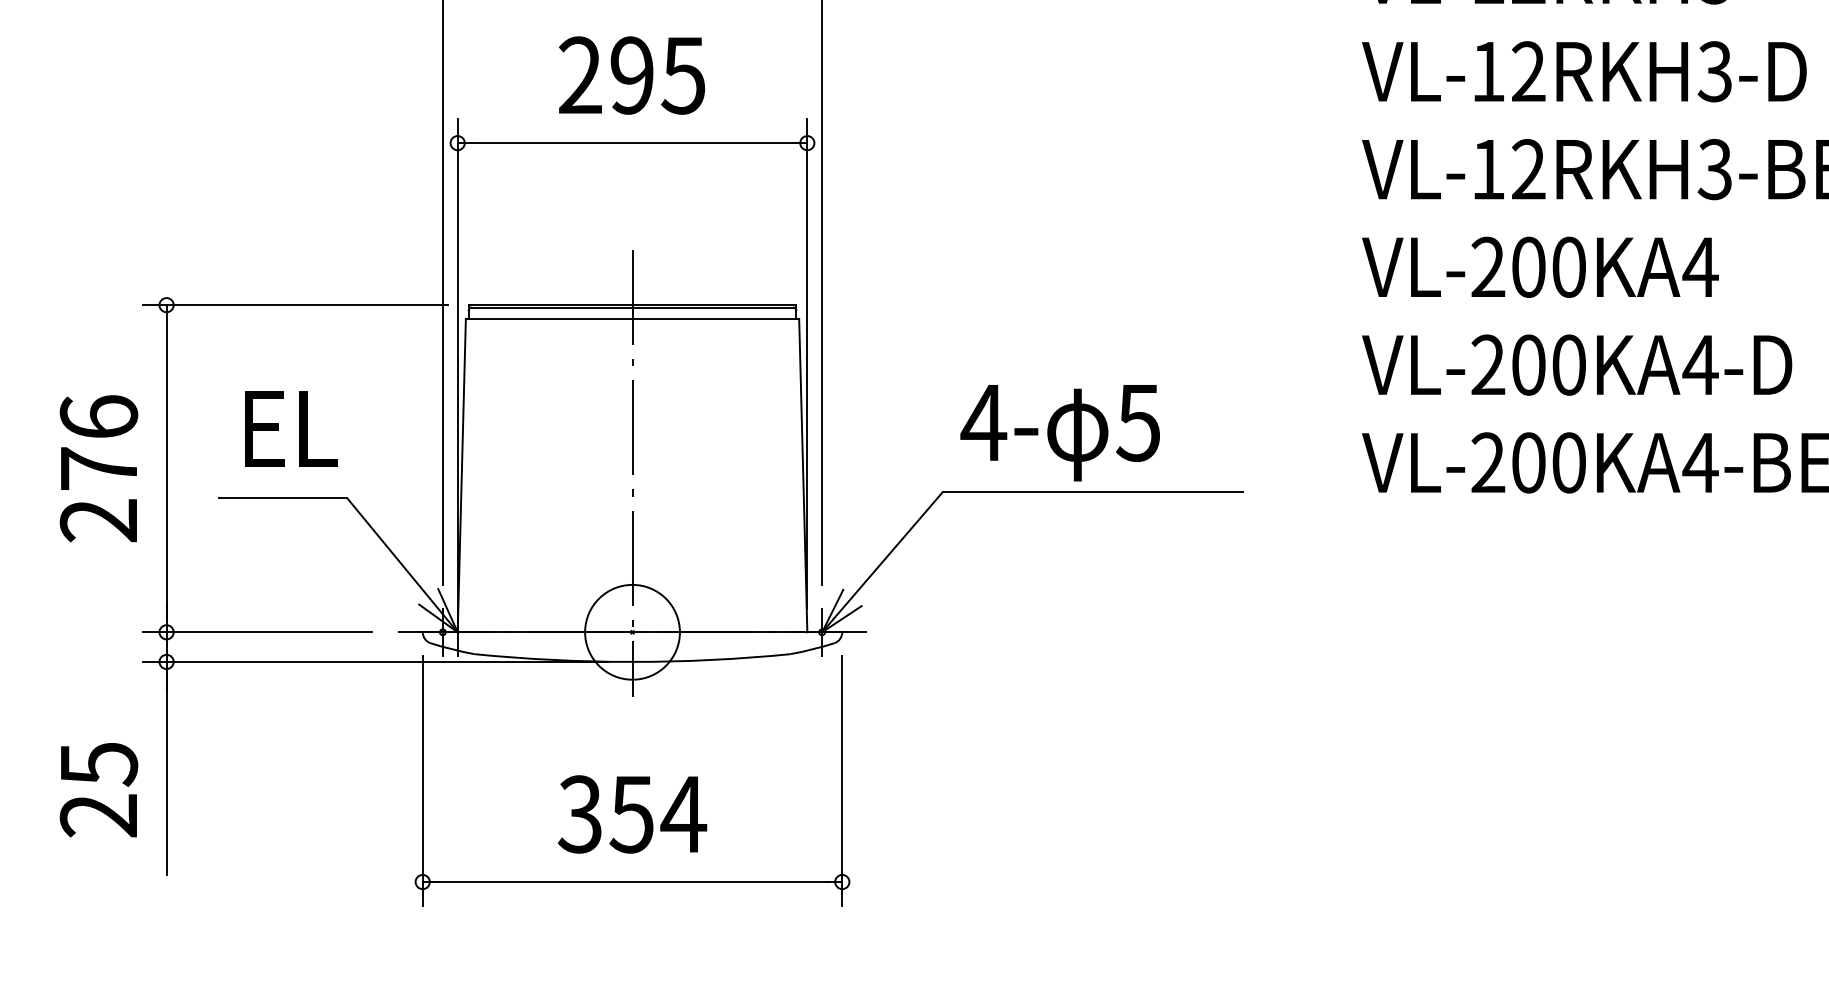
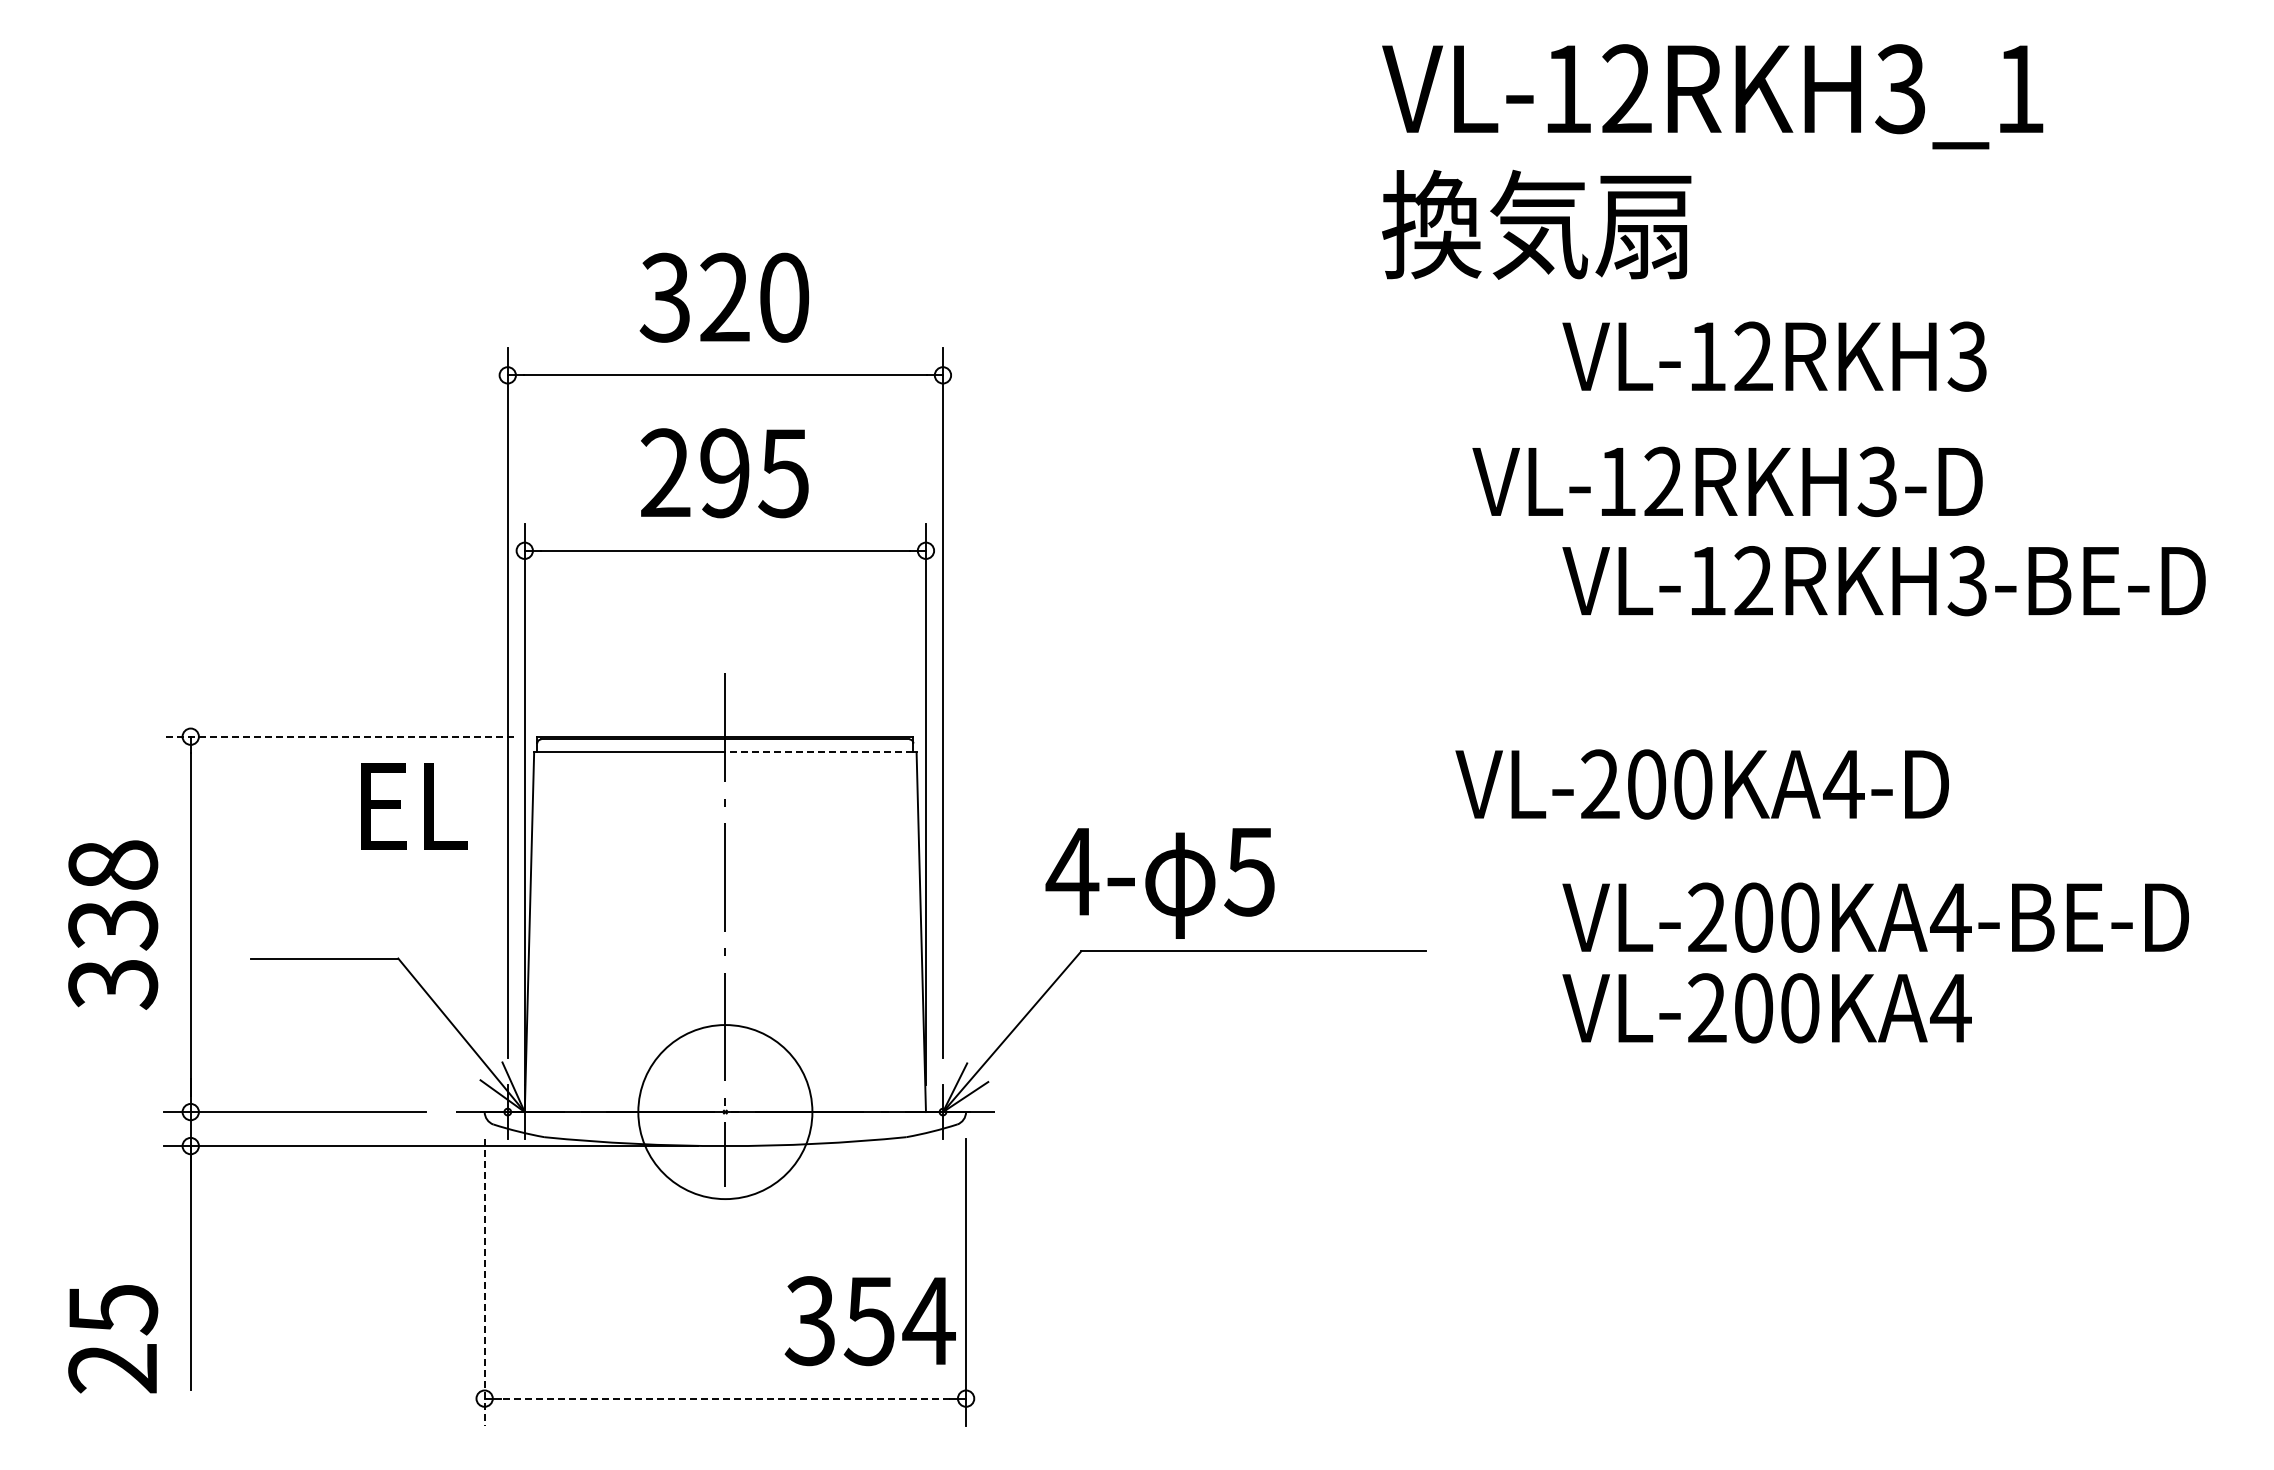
text: (1584, 71) -> (1727, 481), moved
text: (1539, 267) -> (1766, 1008), moved
line: (295, 304) -> (338, 736), solid -> dashed
line: (713, 318) -> (818, 752), solid -> dashed
text: (1576, 365) -> (1701, 784), moved
text: (291, 428) -> (414, 806), moved
text: (1059, 433) -> (1159, 883), moved
text: (99, 468) -> (113, 924), 276 -> 338
circle: (631, 631) -> (724, 1111), size x1.6
line: (422, 781) -> (484, 1283), solid -> dashed
text: (99, 790) -> (113, 1339), moved
text: (631, 814) -> (869, 1321), moved
line: (631, 881) -> (724, 1398), solid -> dashed

